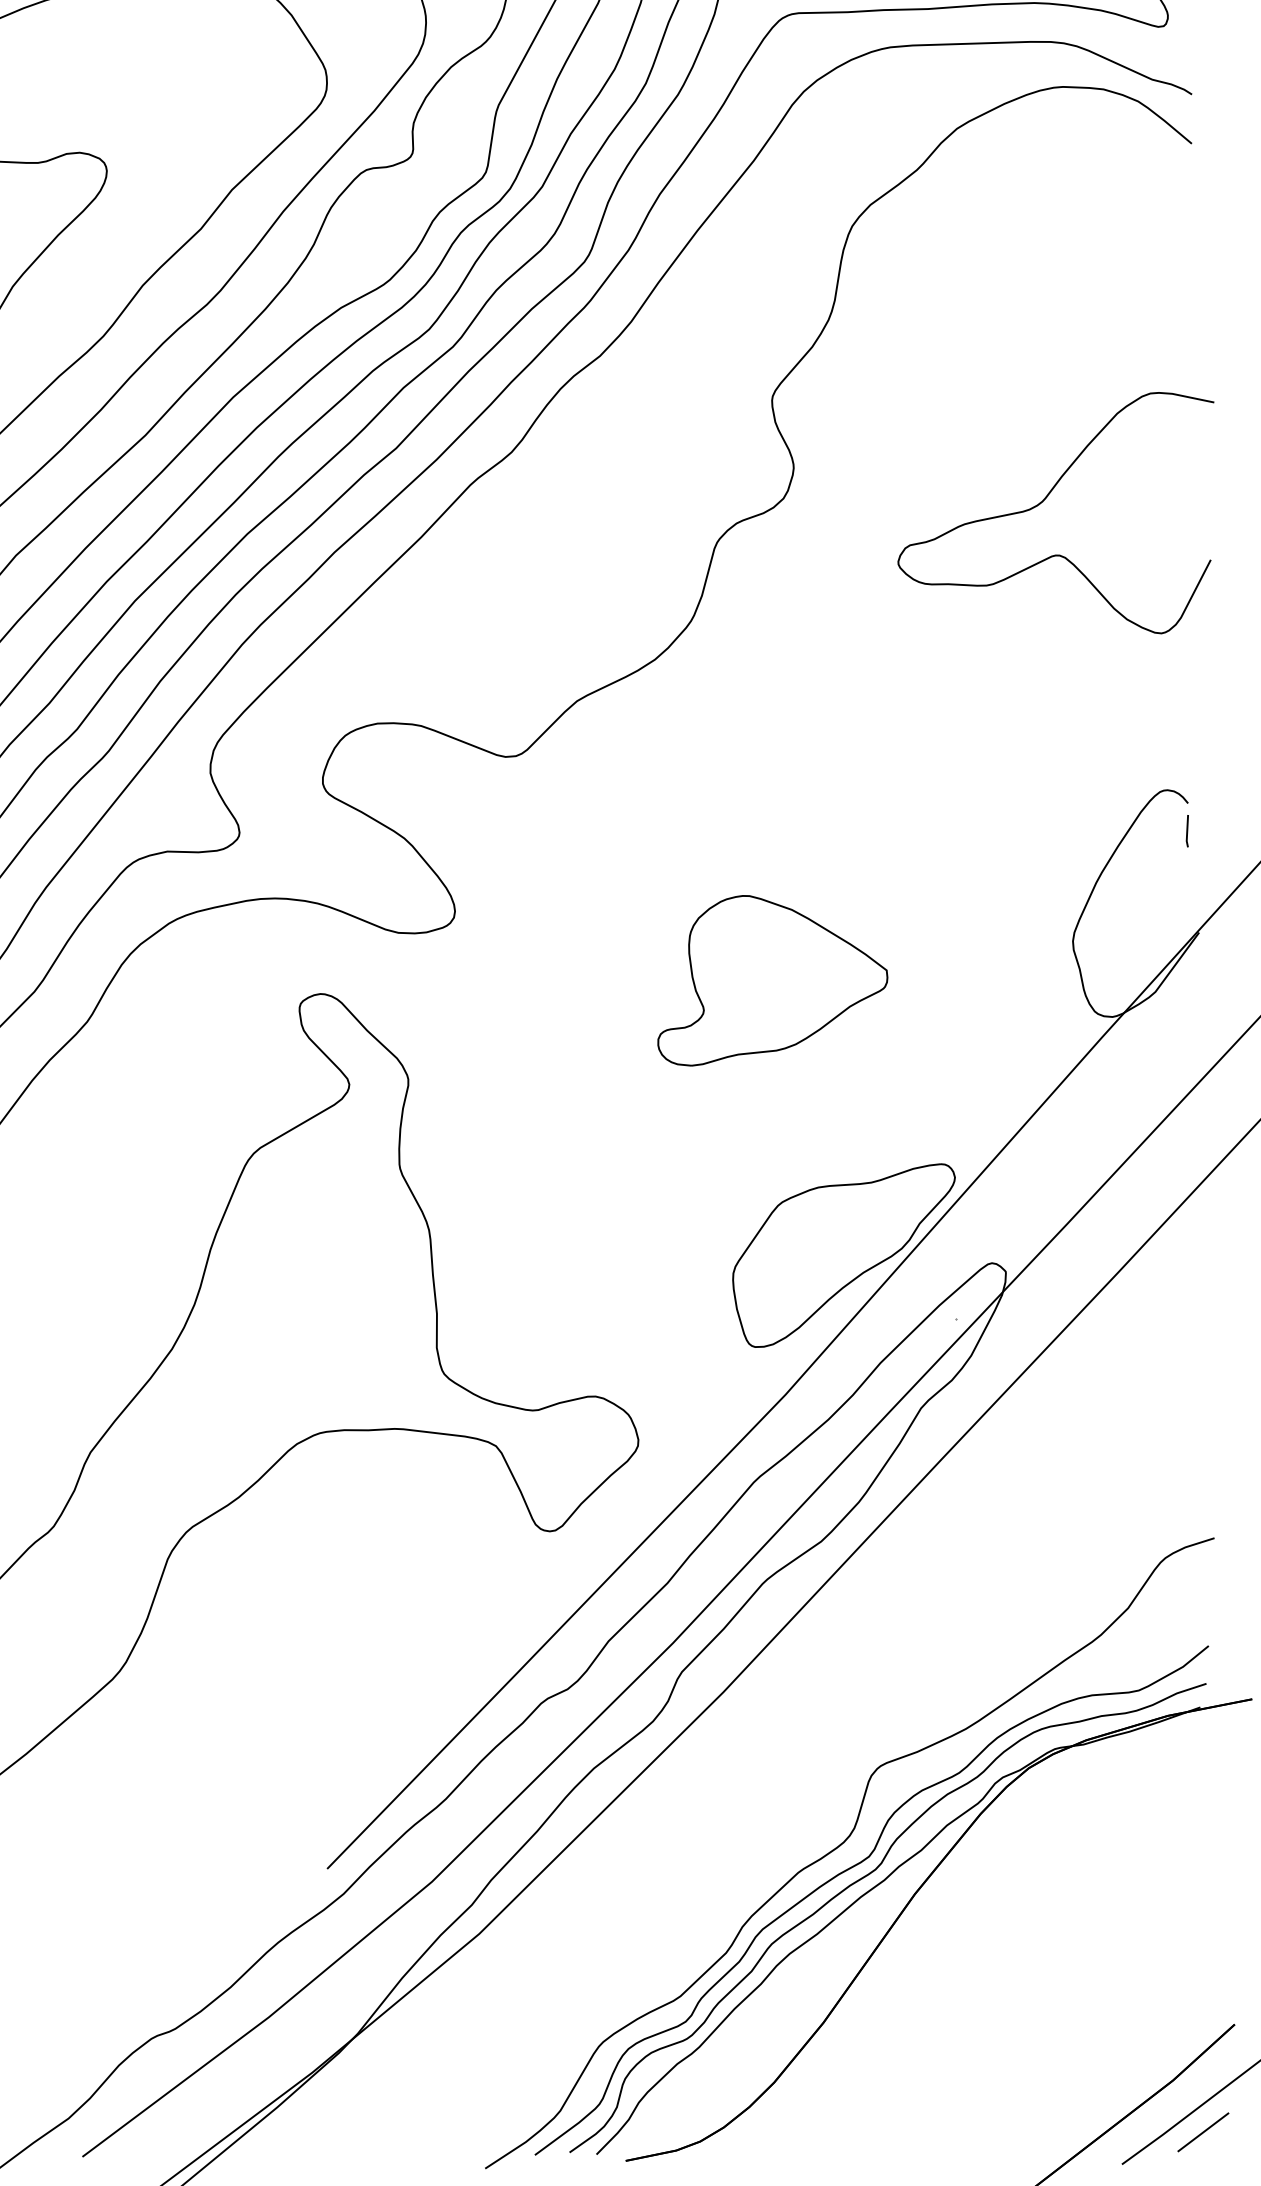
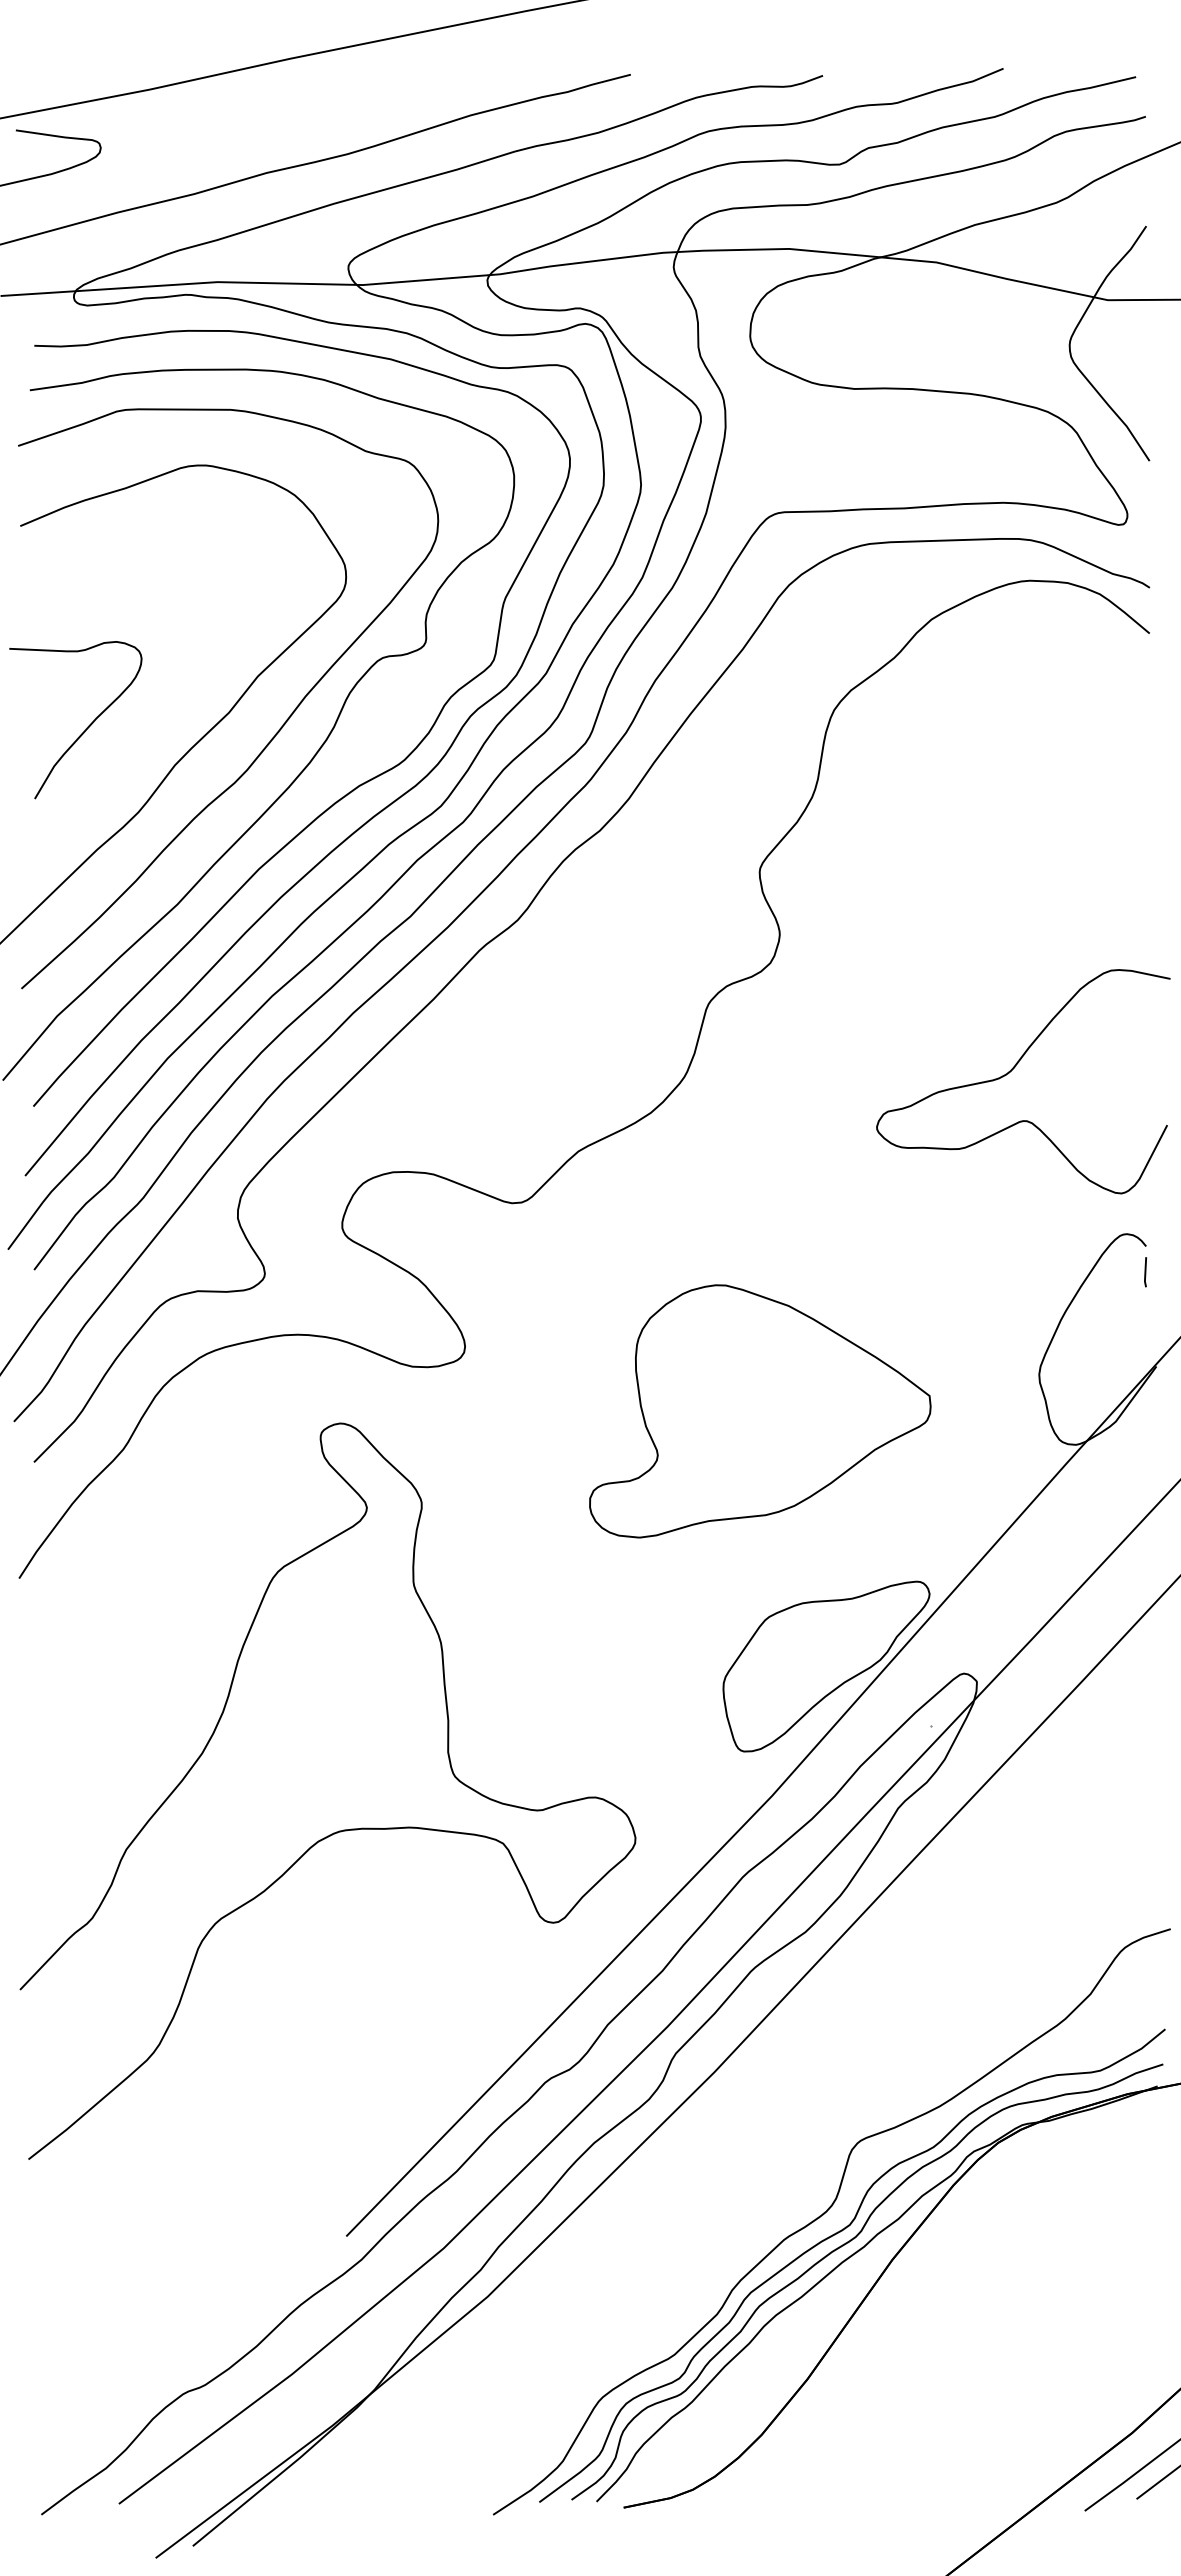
curve: (1044, 501) -> (1012, 1070), moved
part: (772, 979) -> (760, 1410), size x1.6

